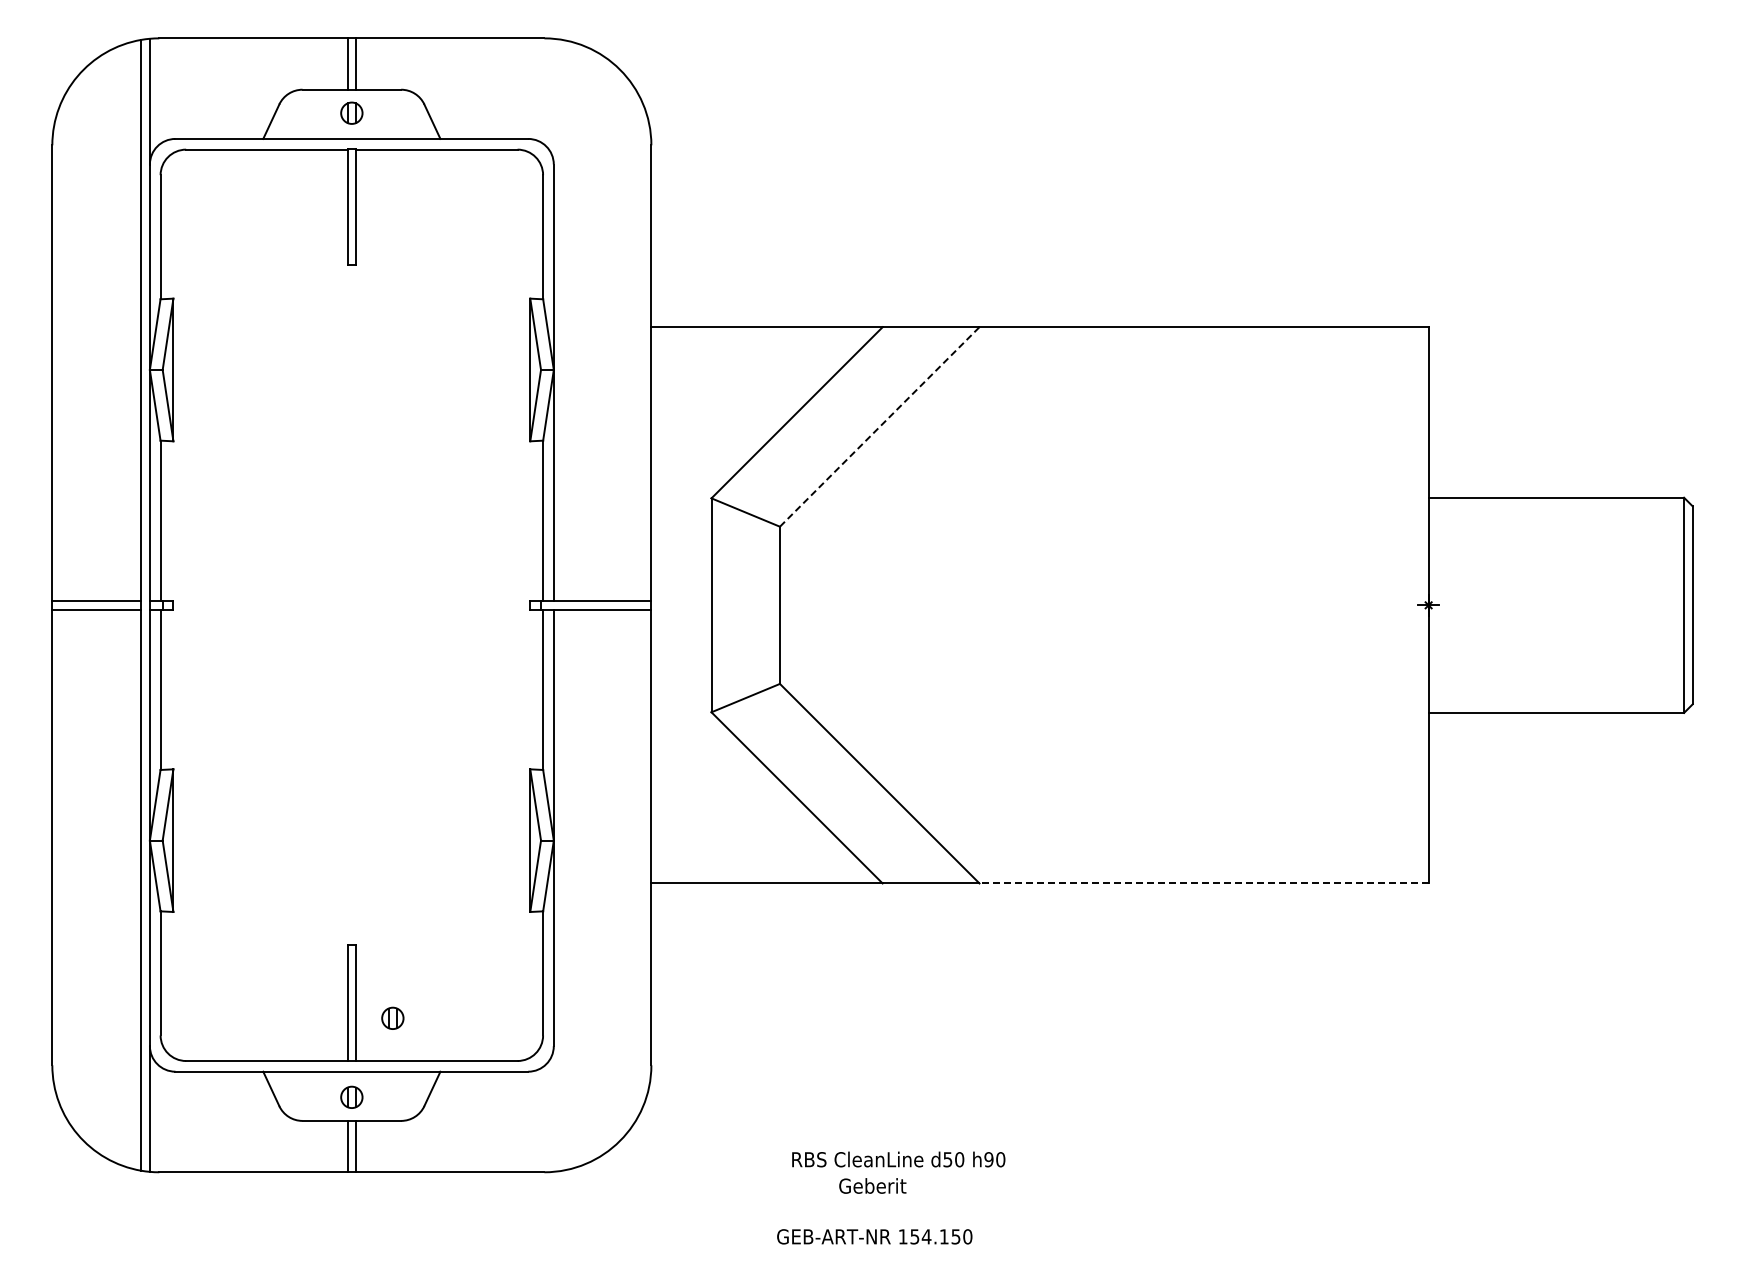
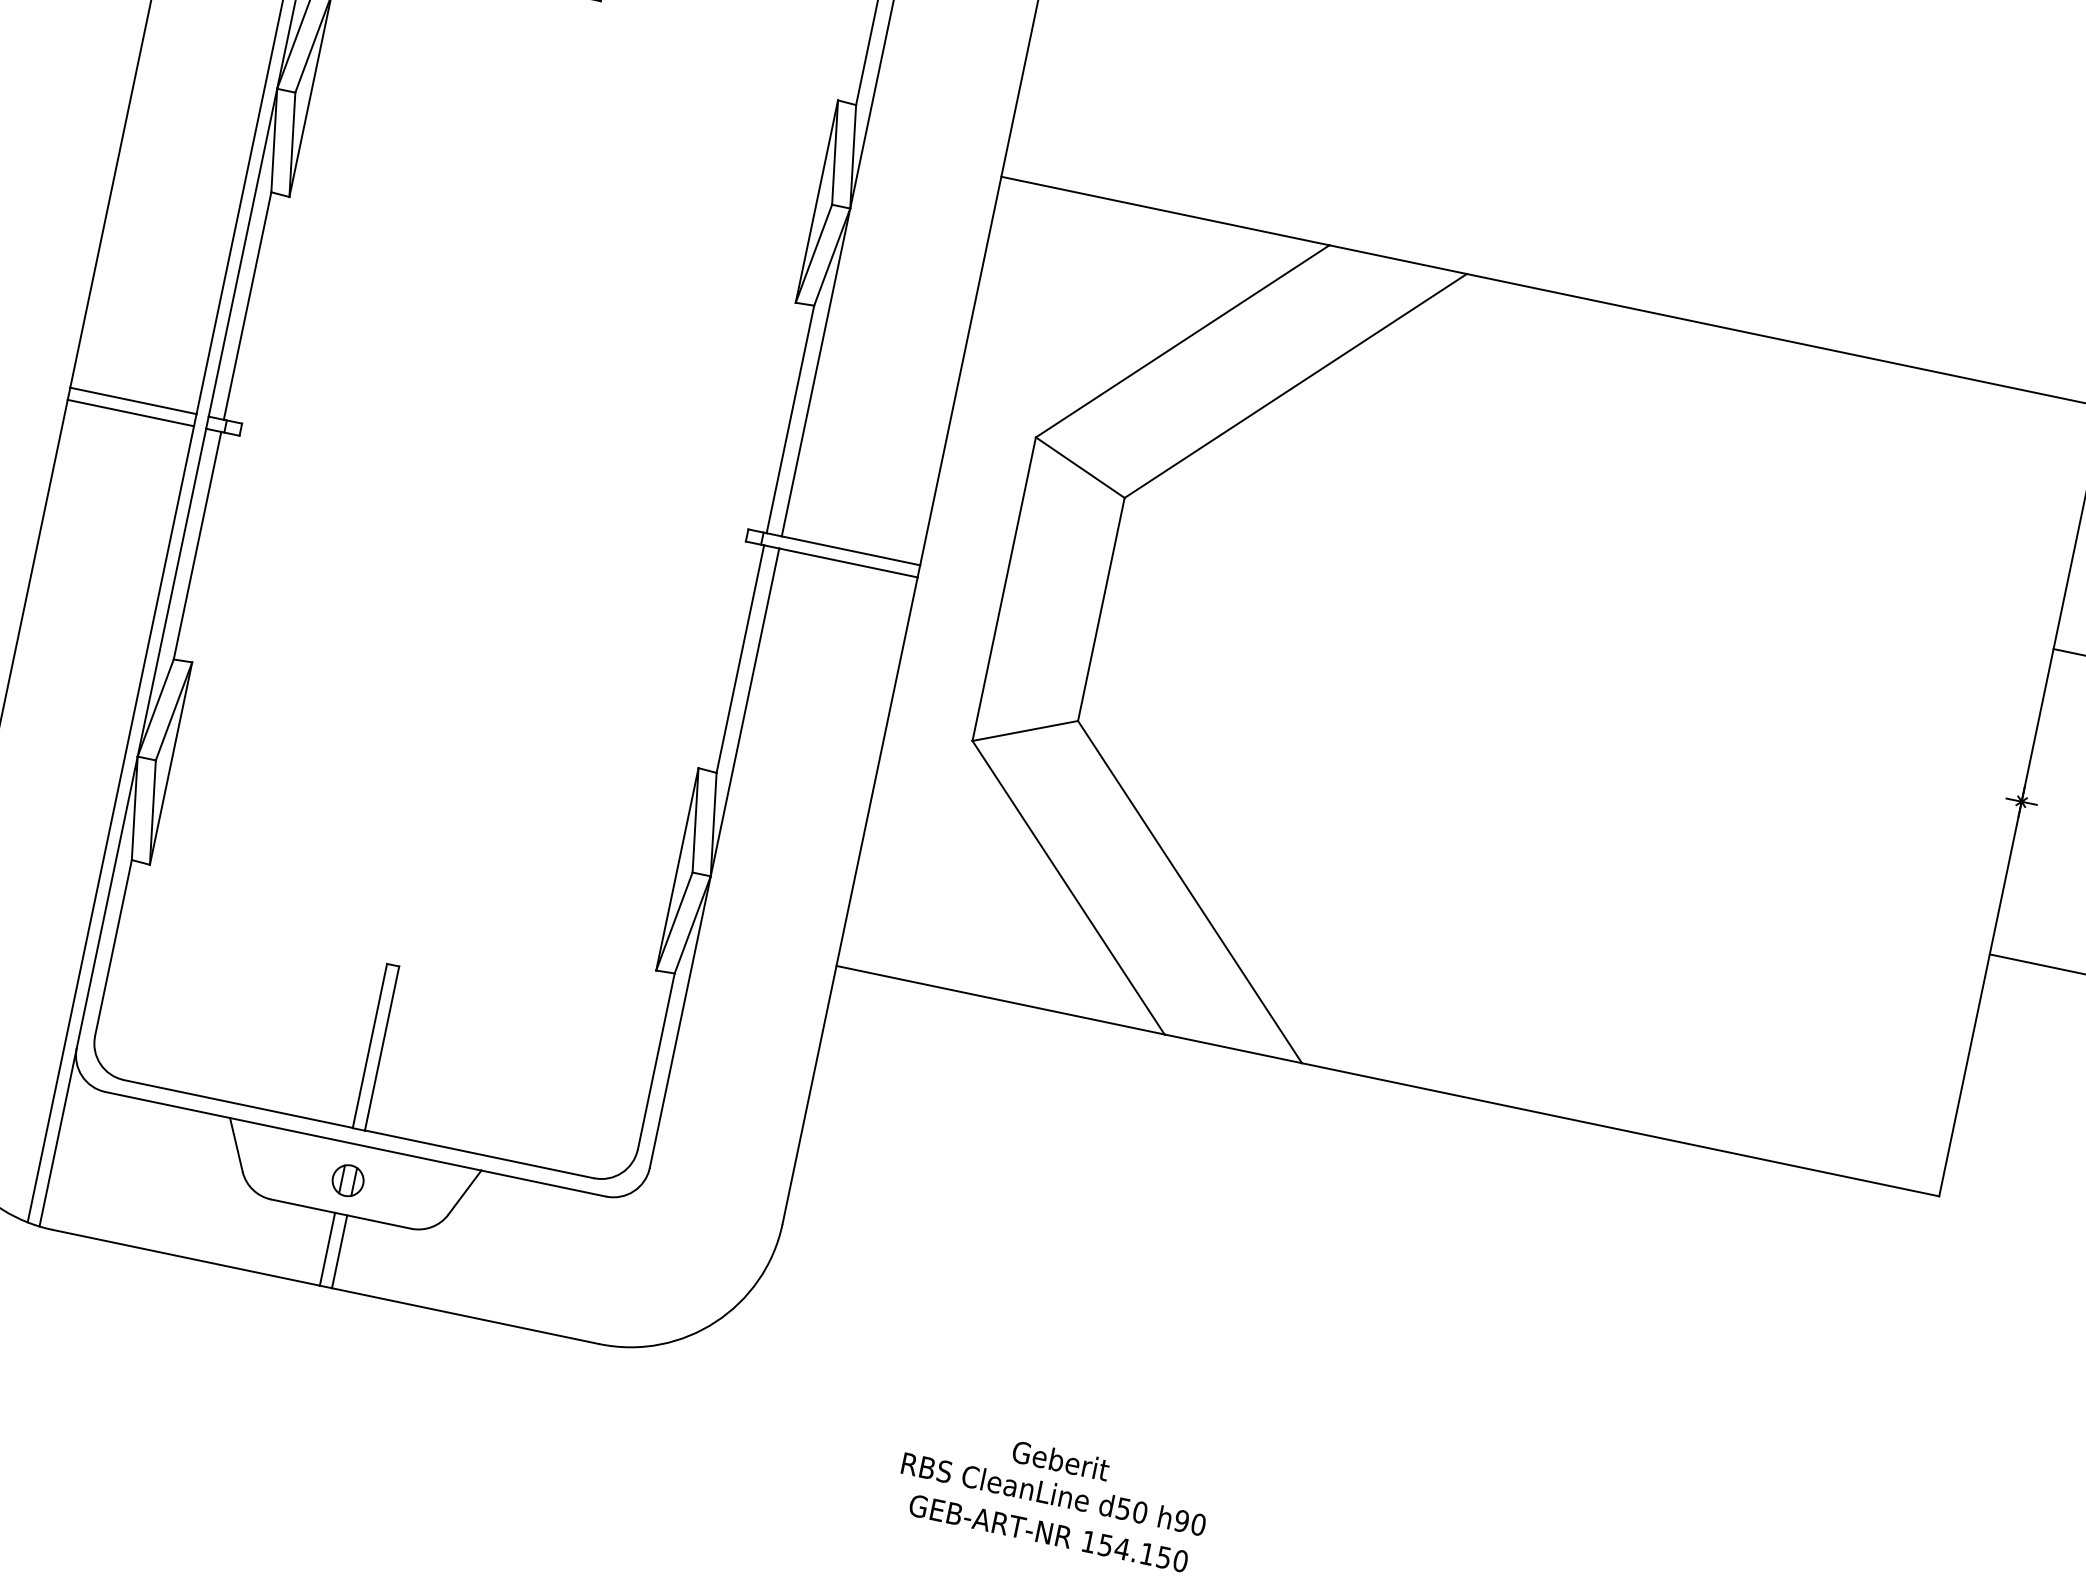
line: (880, 426) -> (1297, 385), dashed -> solid
line: (1204, 883) -> (1621, 1129), dashed -> solid
part: (392, 1017) -> (429, 1079), removed
text: (898, 1159) -> (1053, 1494), moved

